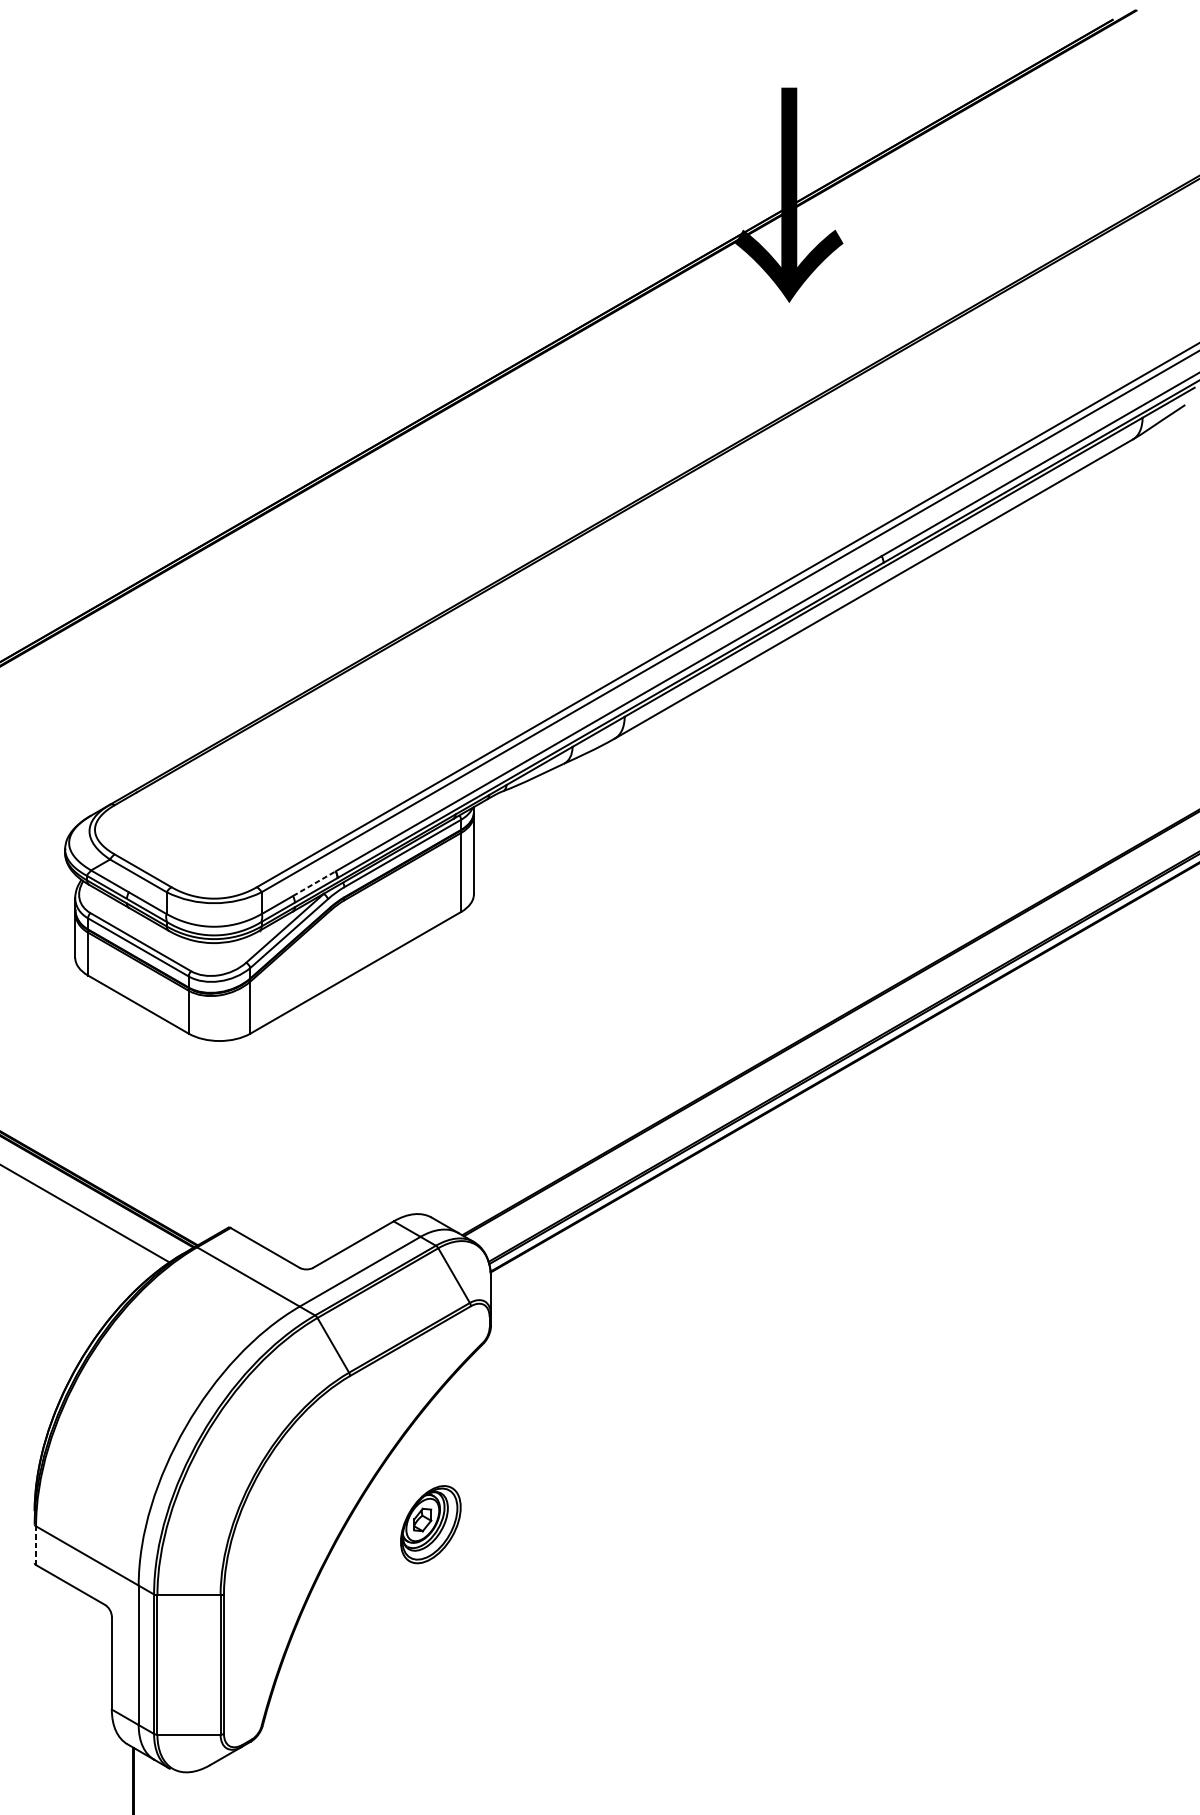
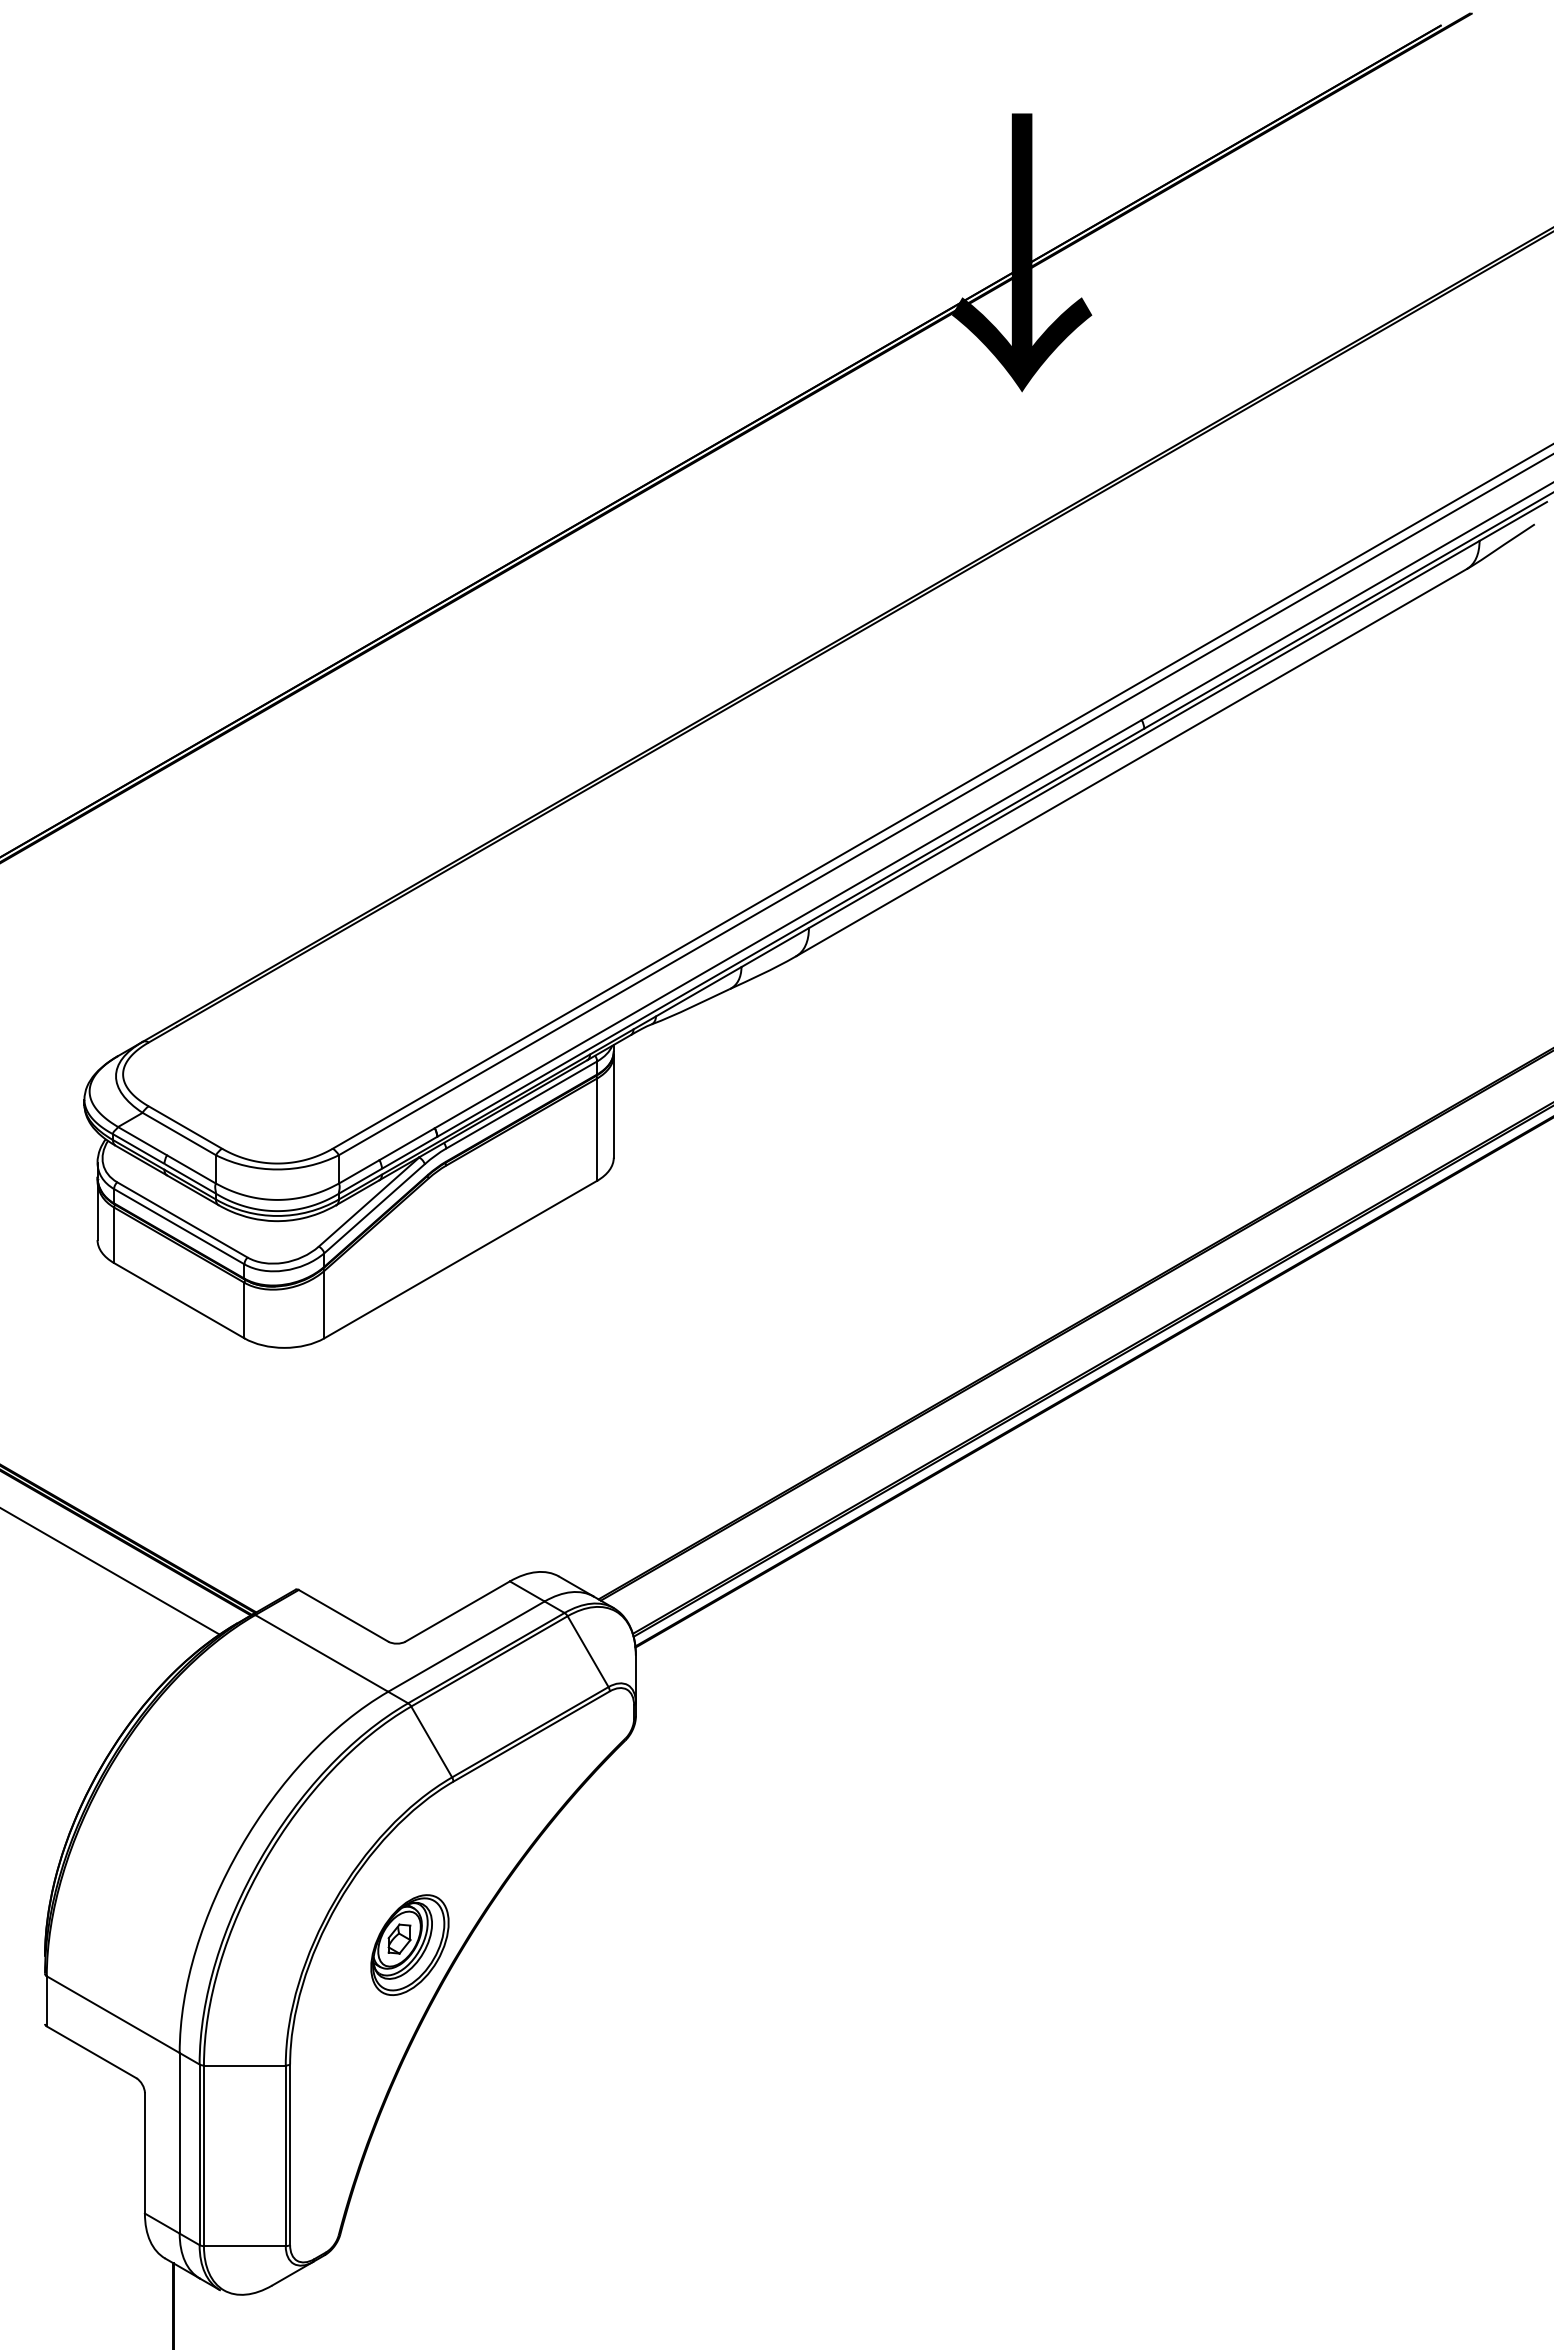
line: (314, 883) -> (407, 1144), dashed -> solid
part: (430, 1524) -> (409, 1944), moved
line: (35, 1545) -> (46, 2000), dashed -> solid

